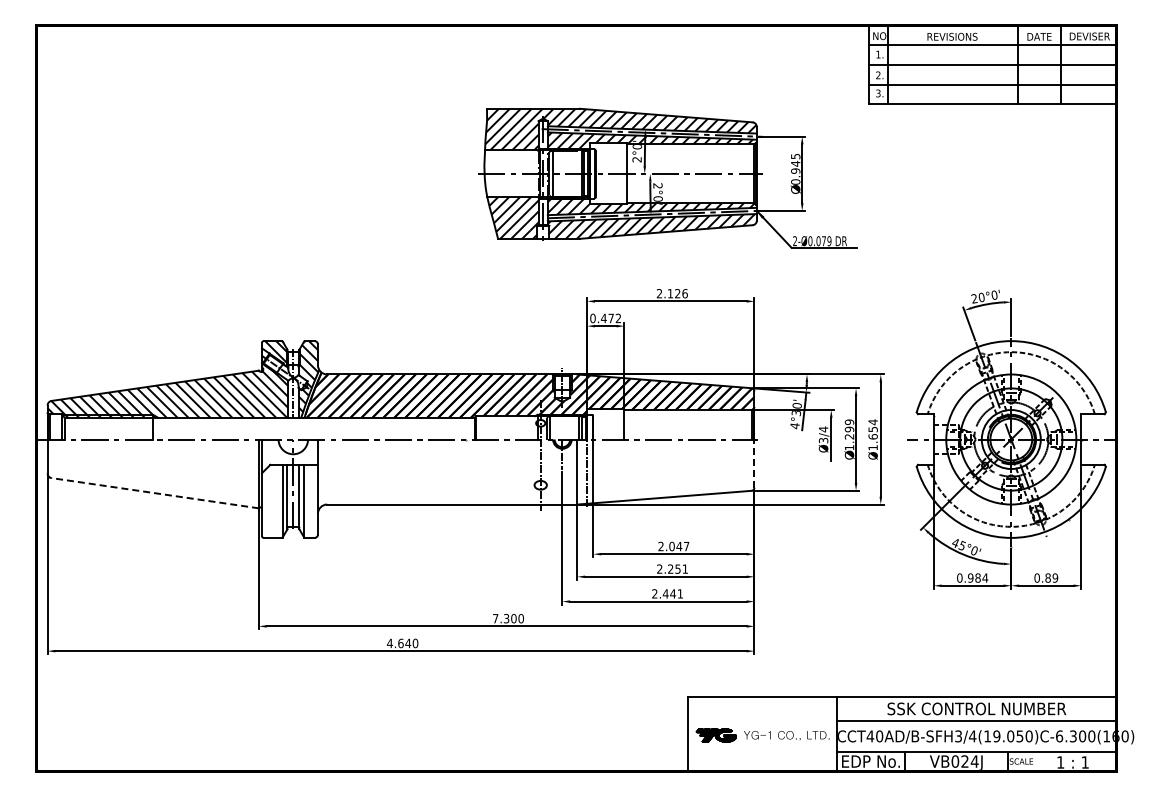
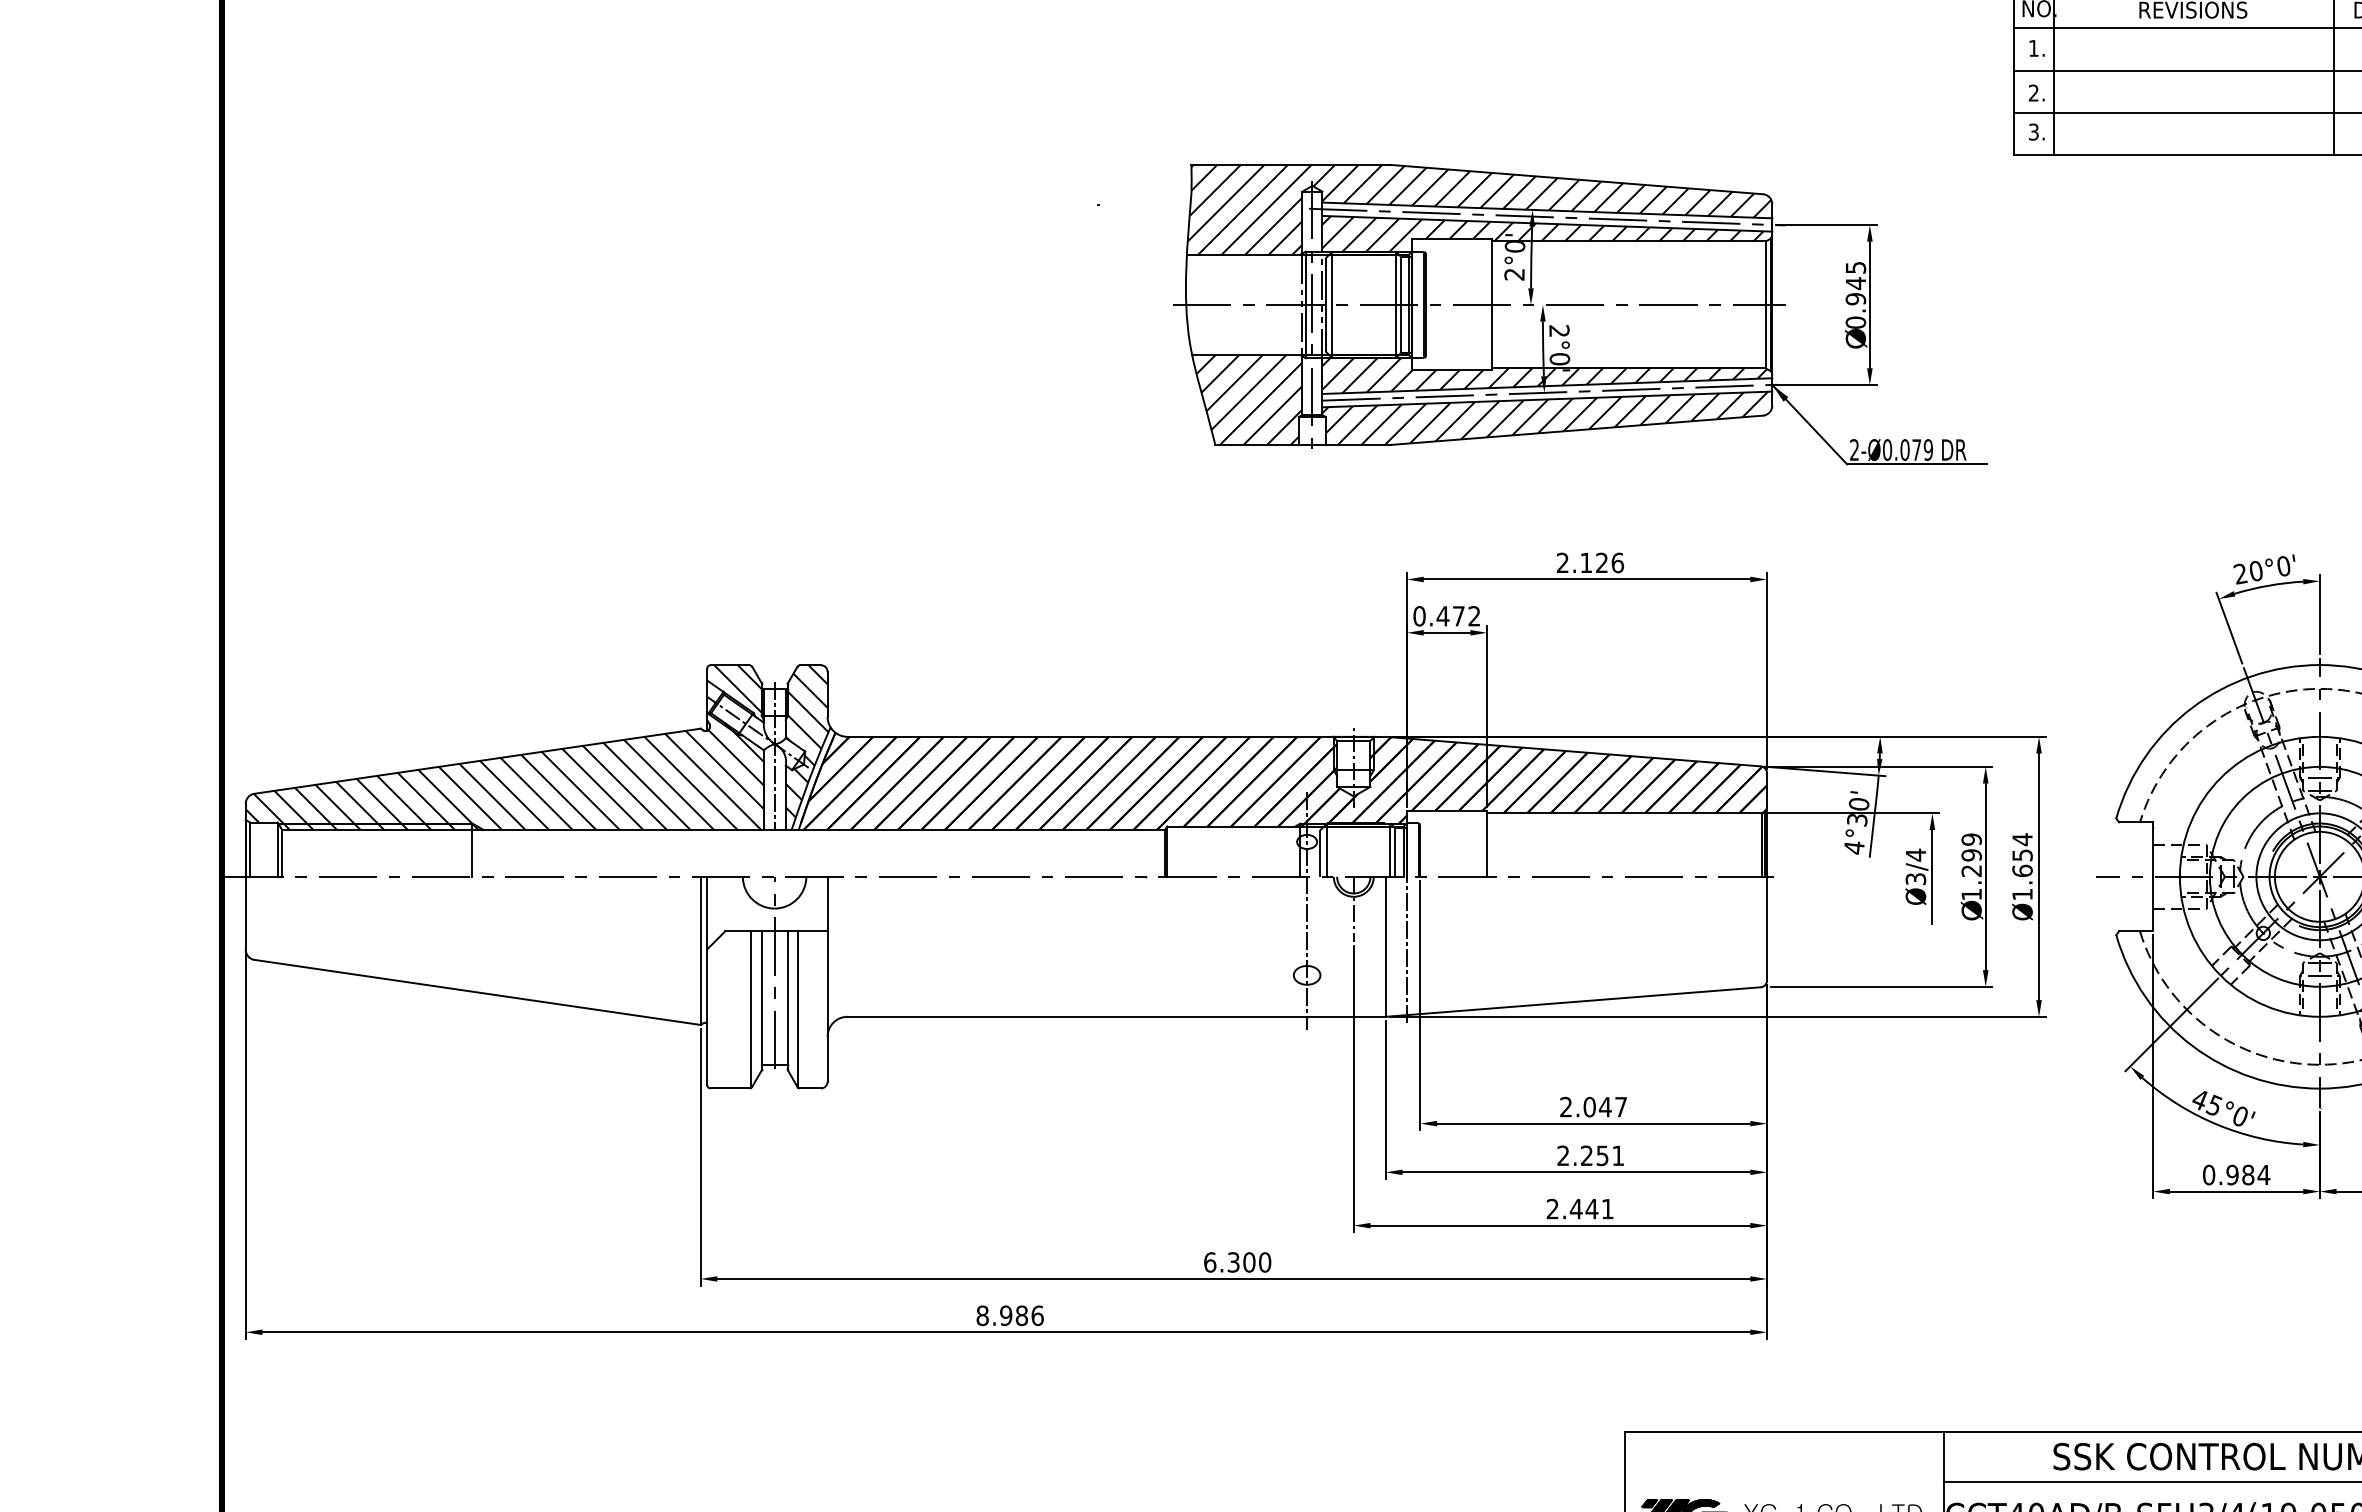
line: (754, 463) -> (1767, 928), dashed -> solid
line: (155, 493) -> (478, 993), dashed -> solid
text: (495, 618) -> (1209, 1262), 7.300 -> 6.300
text: (402, 643) -> (1009, 1315), 4.640 -> 8.986

